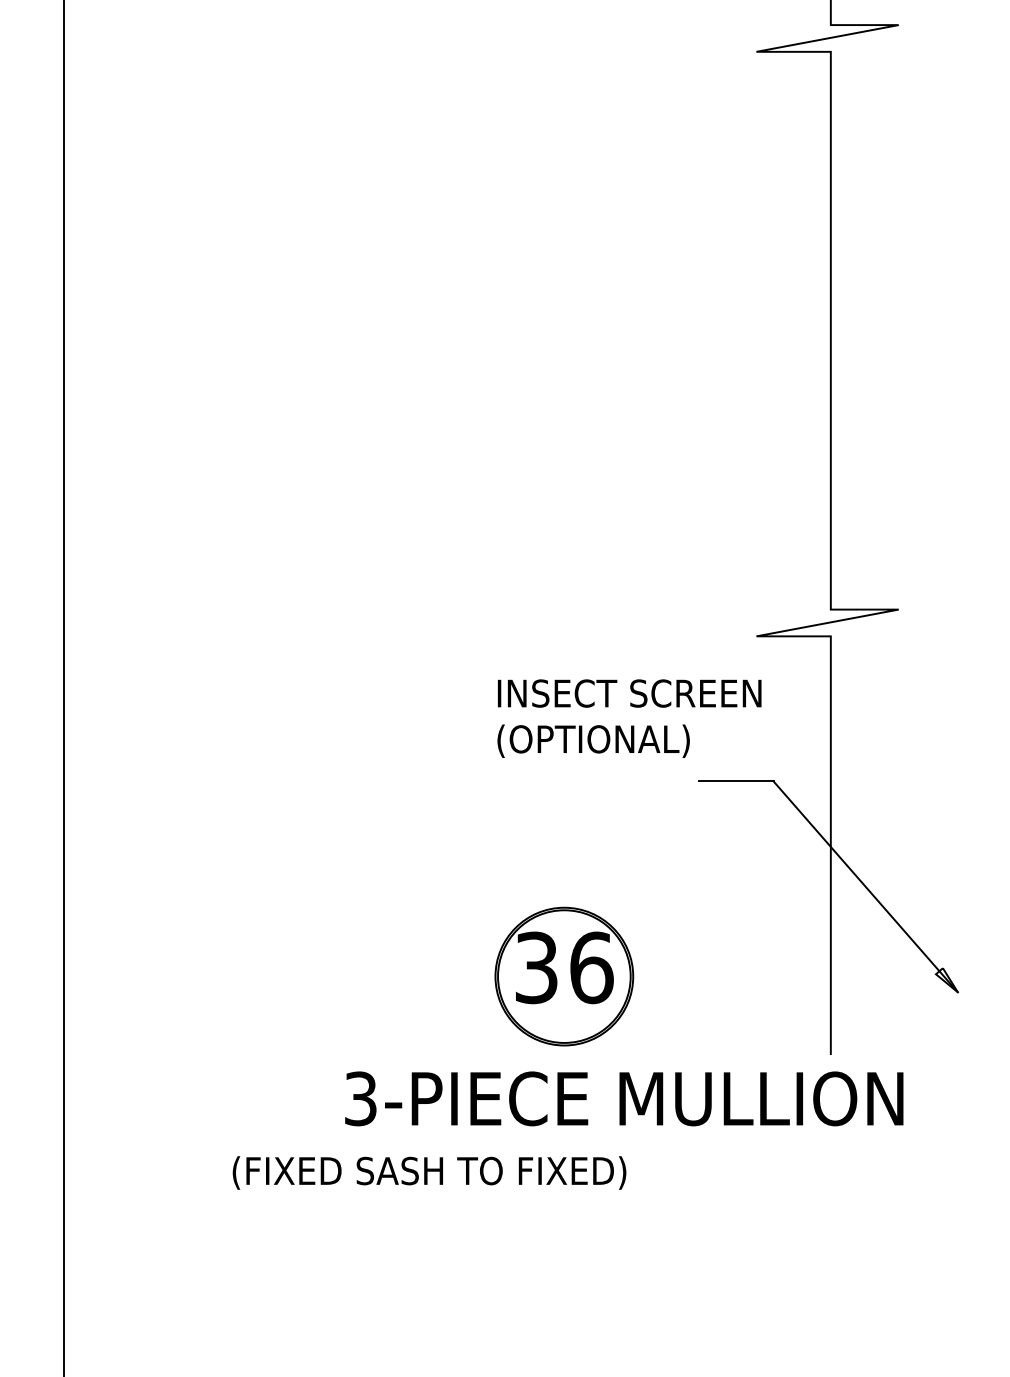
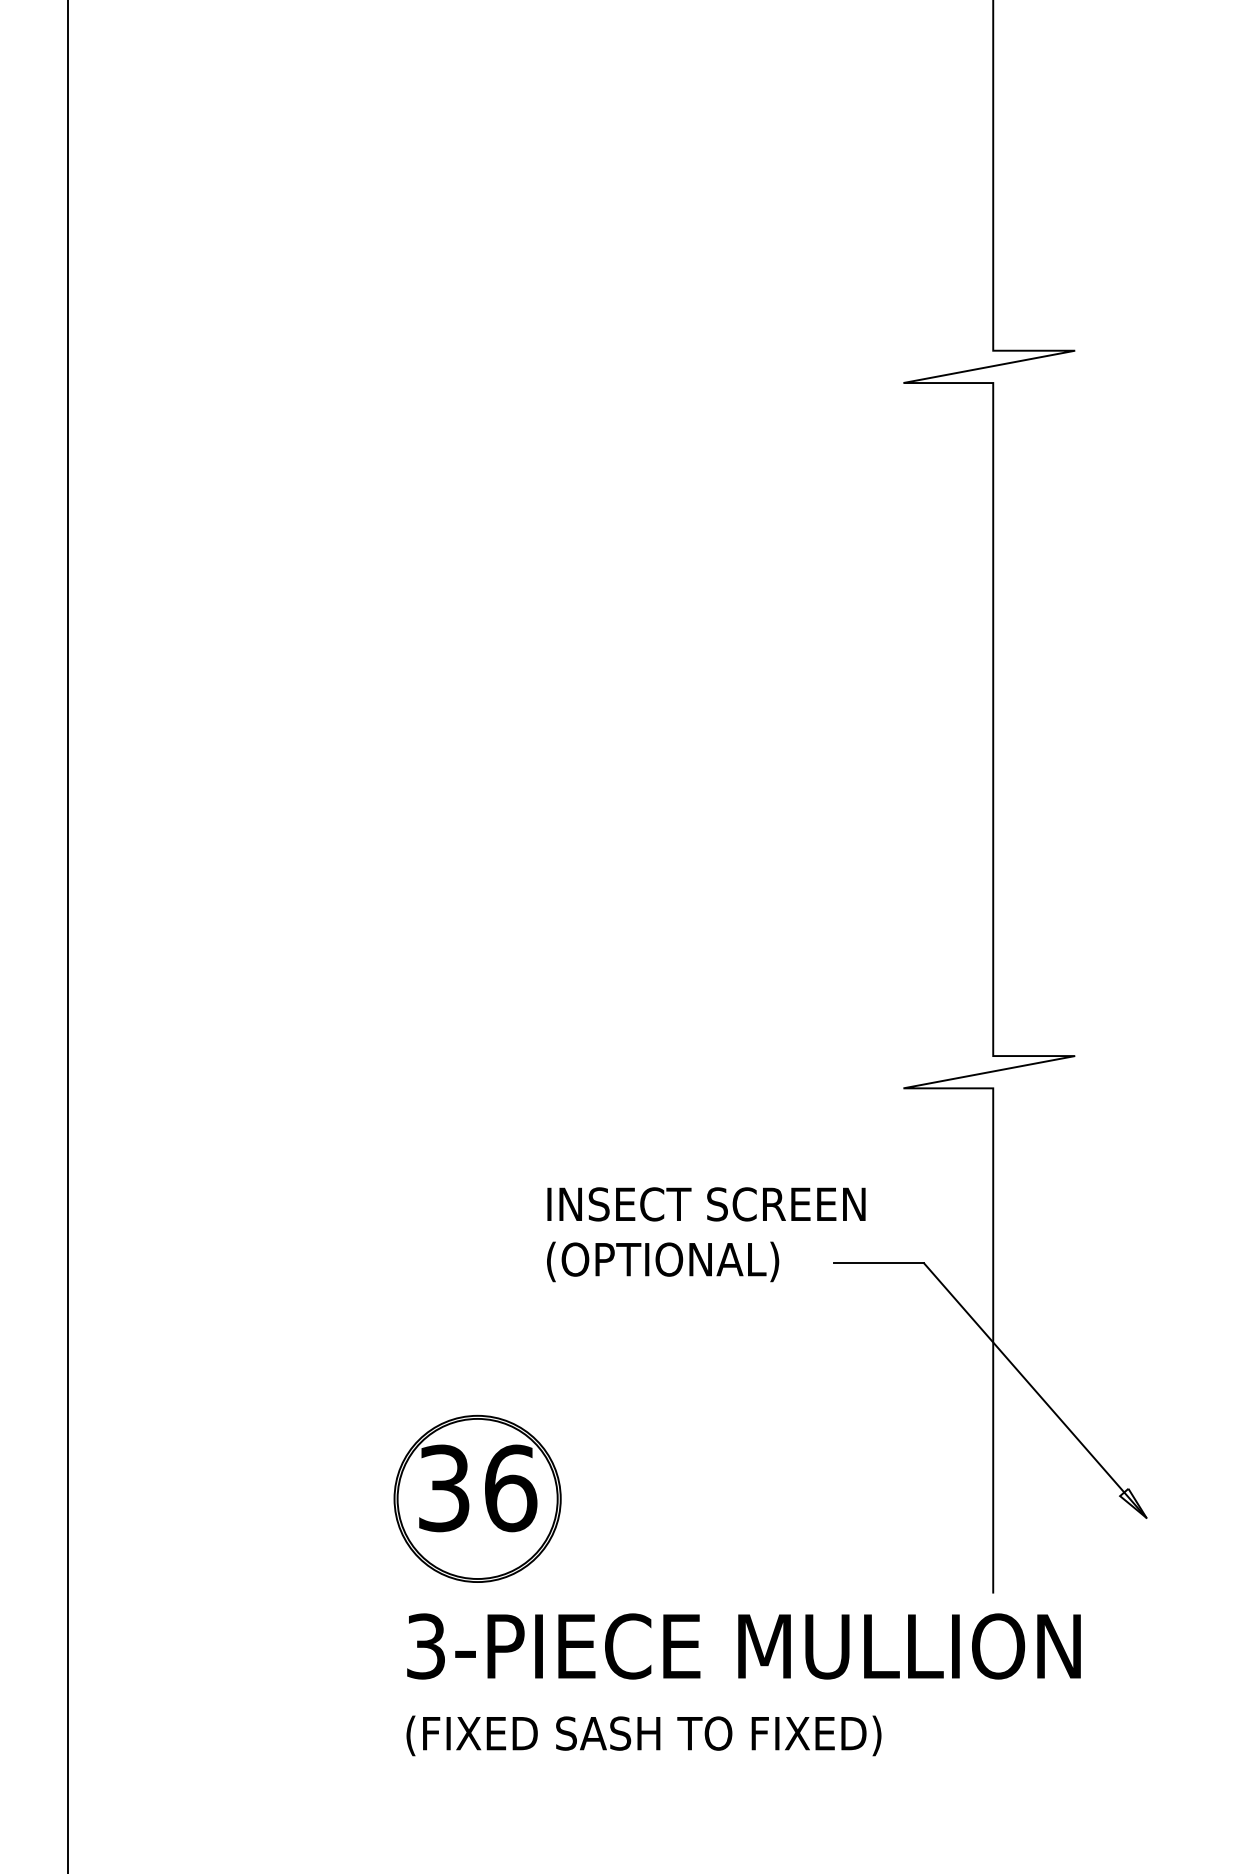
text: (629, 718) -> (706, 1234), moved
part: (564, 976) -> (477, 1498), moved
text: (429, 1172) -> (643, 1735), moved

